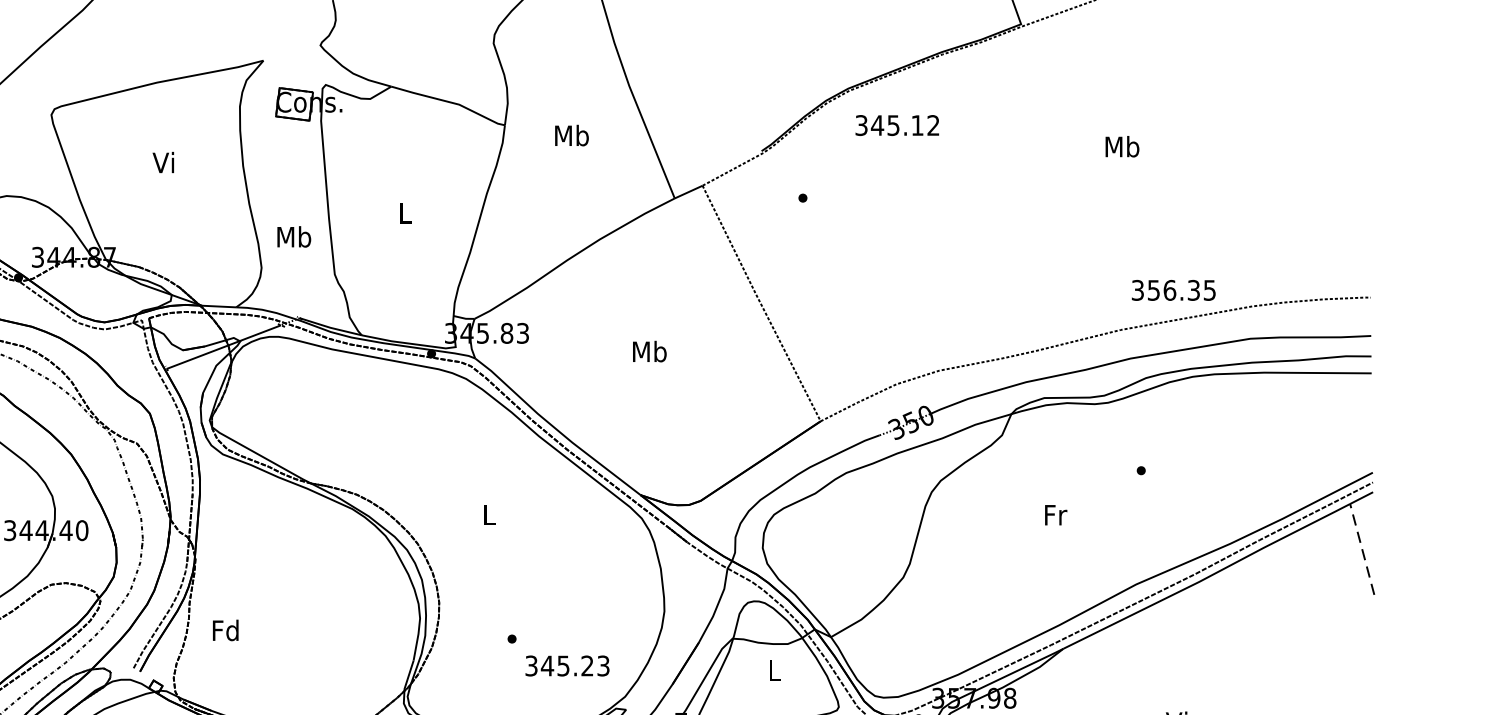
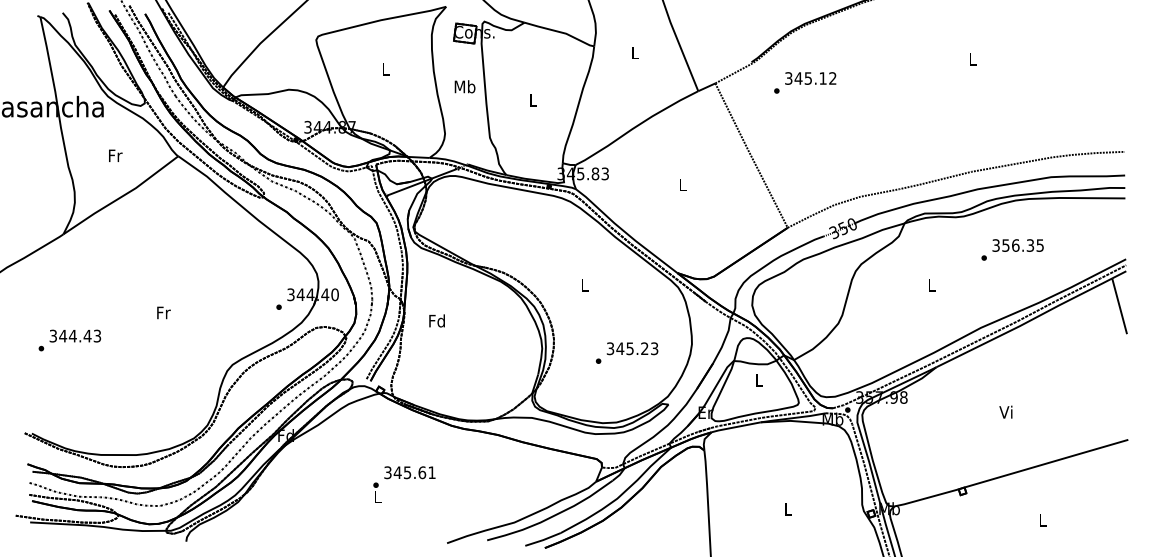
text: (896, 125) -> (810, 78), moved
text: (572, 135) -> (635, 52), Mb -> L
text: (1122, 146) -> (972, 59), Mb -> L
text: (162, 161) -> (384, 68), Vi -> L
text: (293, 236) -> (464, 86), moved
text: (1172, 290) -> (1017, 245), moved
text: (648, 350) -> (682, 184), Mb -> L
text: (1055, 515) -> (931, 285), Fr -> L
line: (1362, 549) -> (1119, 306), dashed -> solid
text: (224, 629) -> (436, 320), moved
text: (567, 665) -> (632, 348), moved

